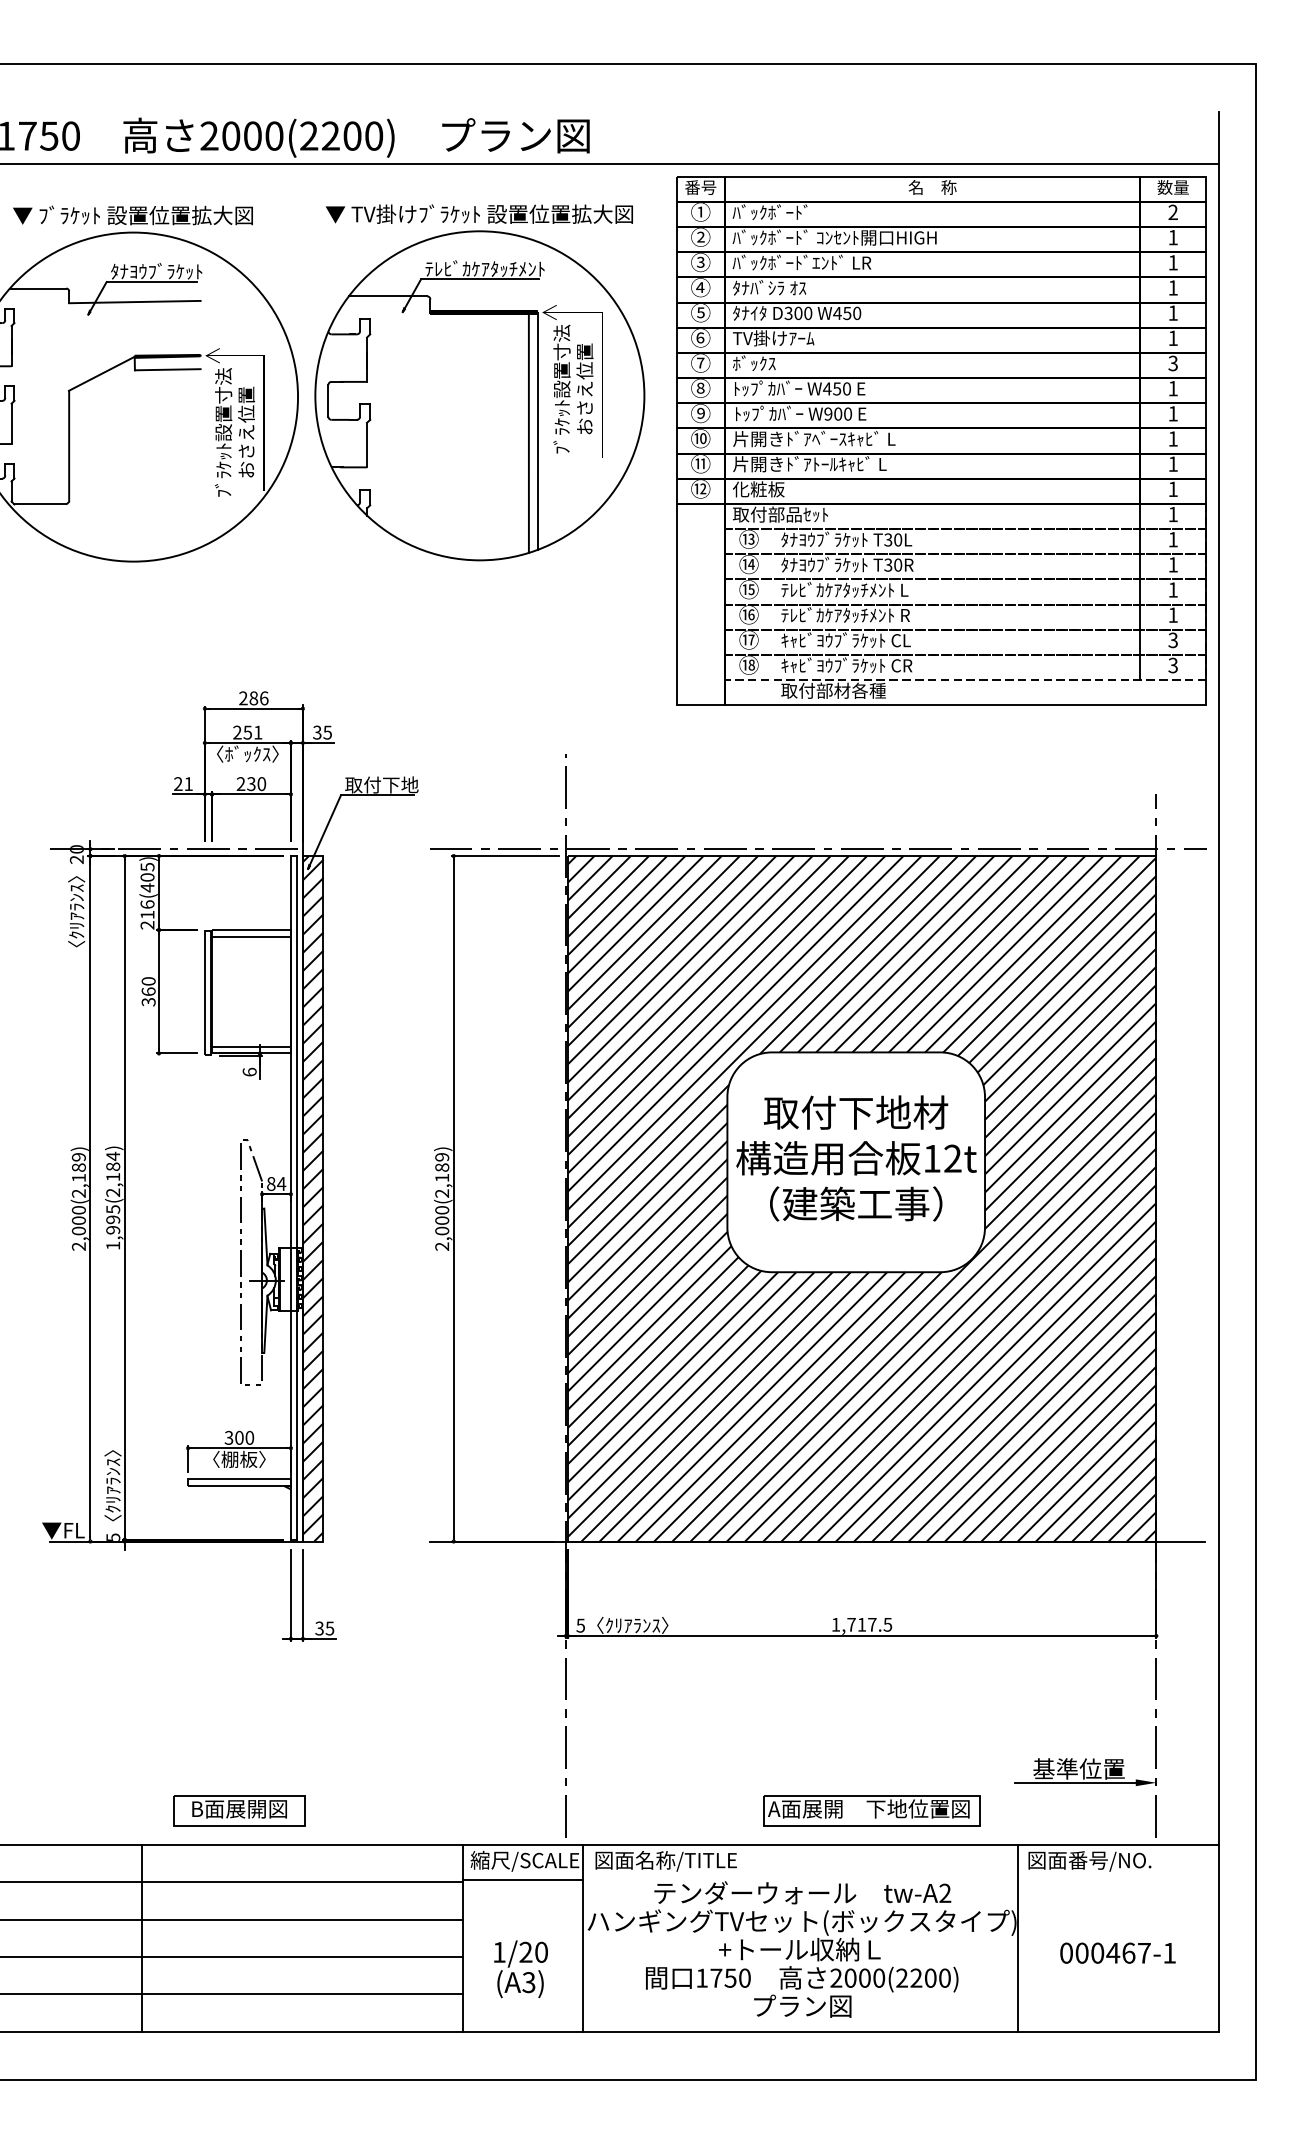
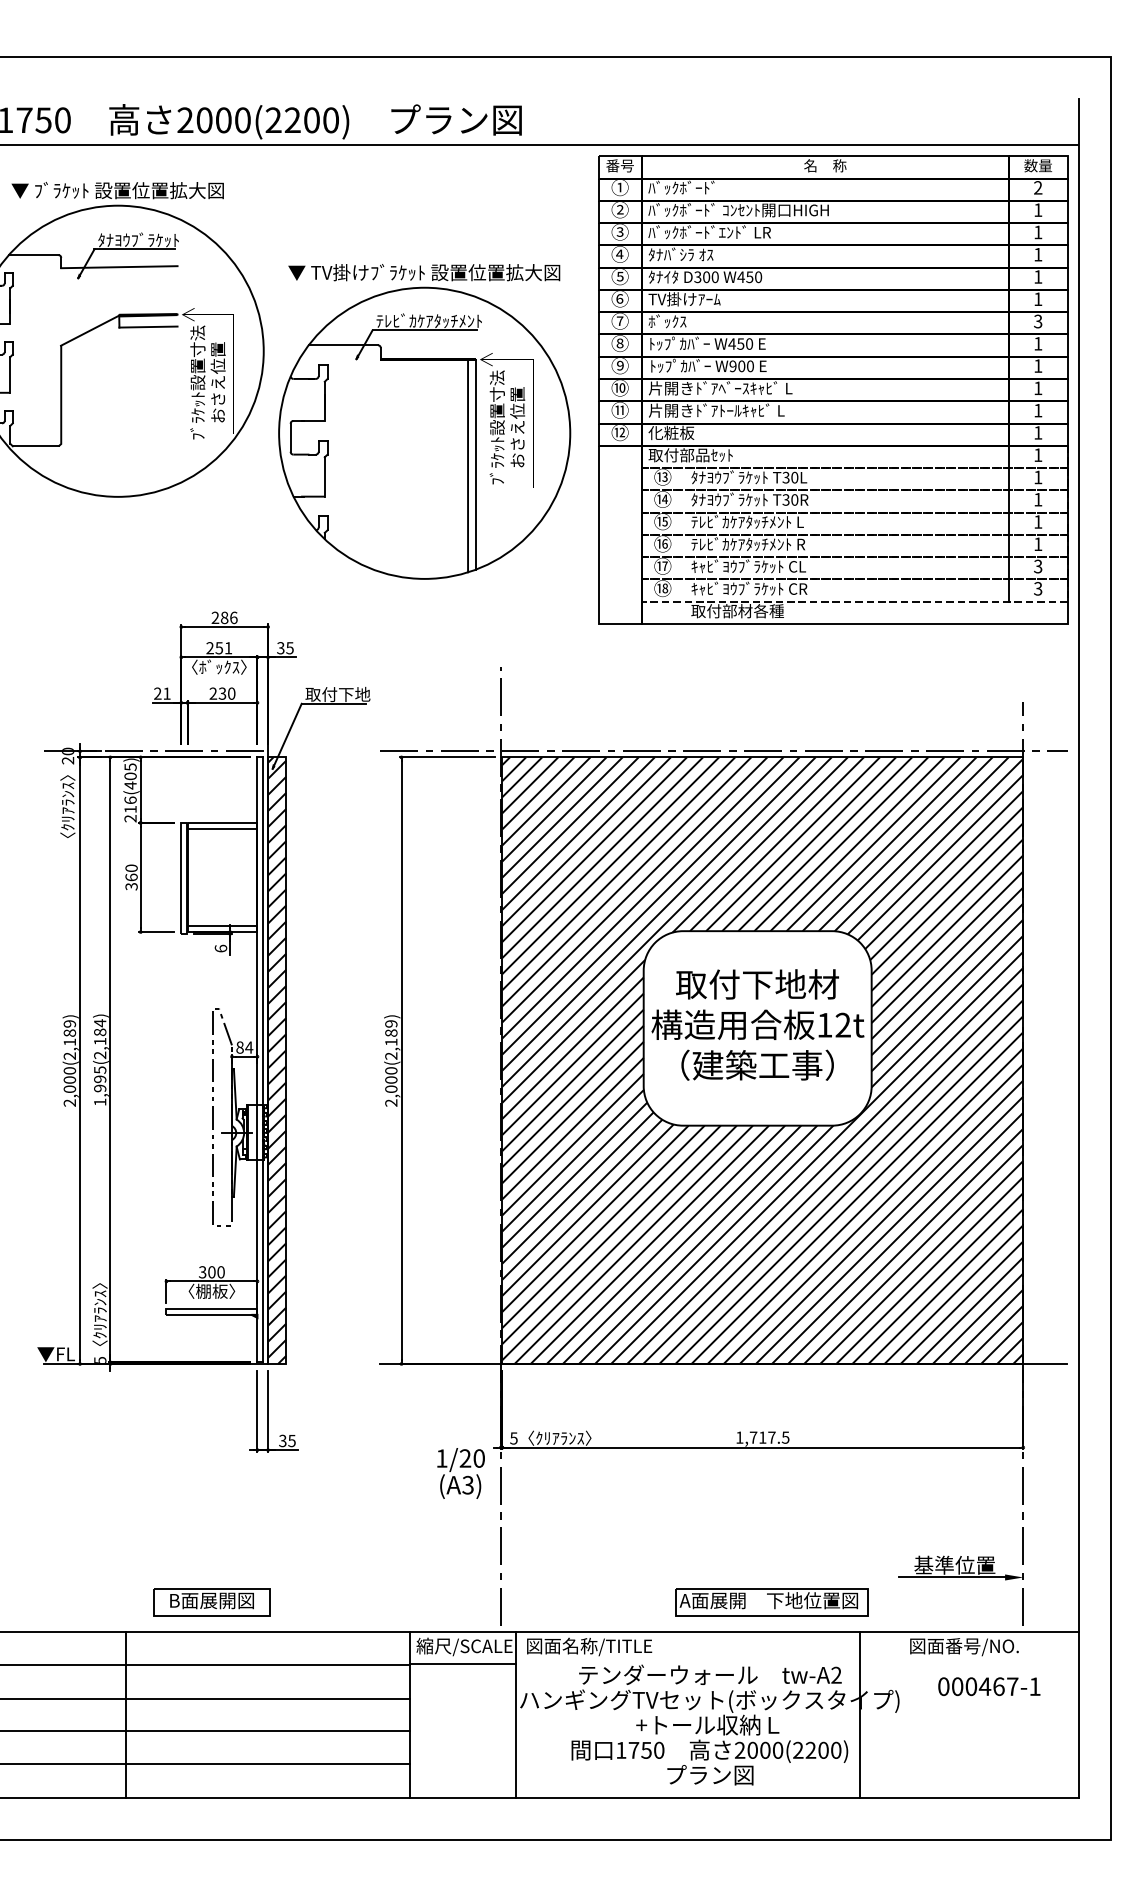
part: (479, 382) -> (424, 421), moved
line: (1017, 1937) -> (859, 1714), moved
text: (1117, 1952) -> (988, 1686), moved
text: (520, 1969) -> (460, 1473), moved

